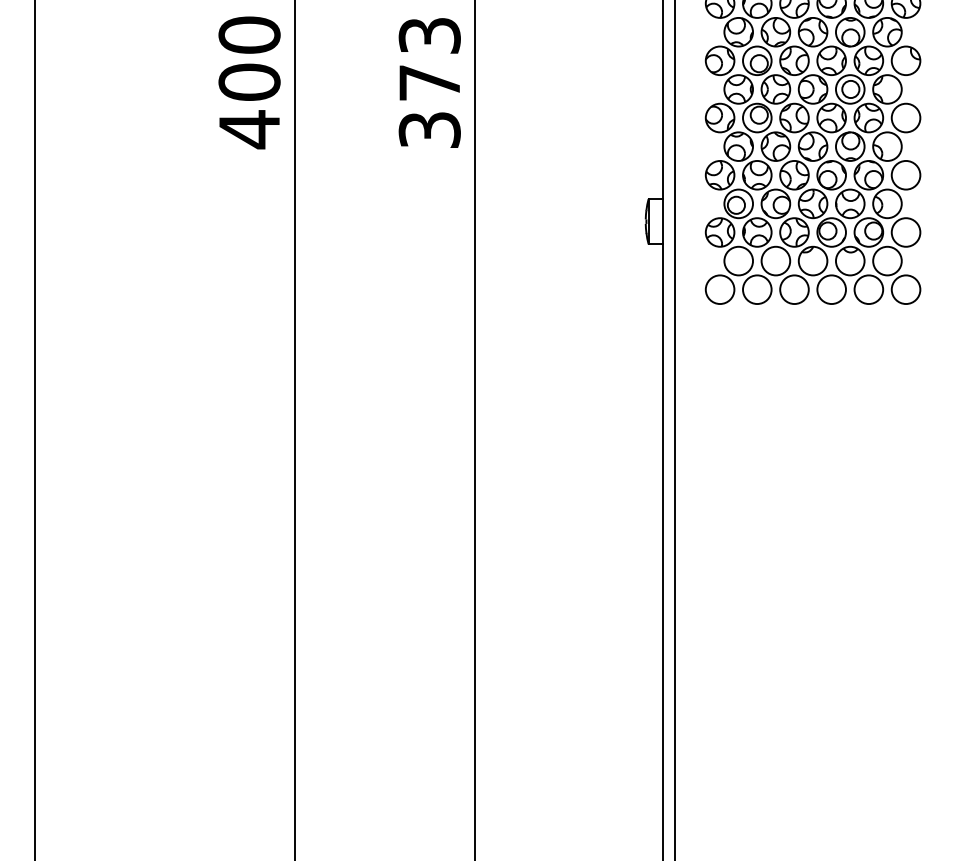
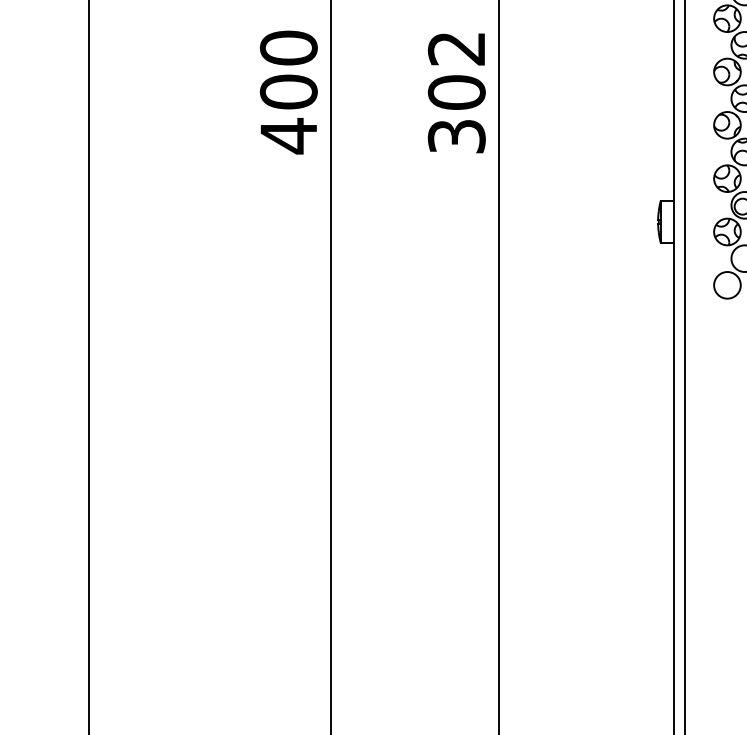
text: (429, 59) -> (456, 70), 373 -> 302

